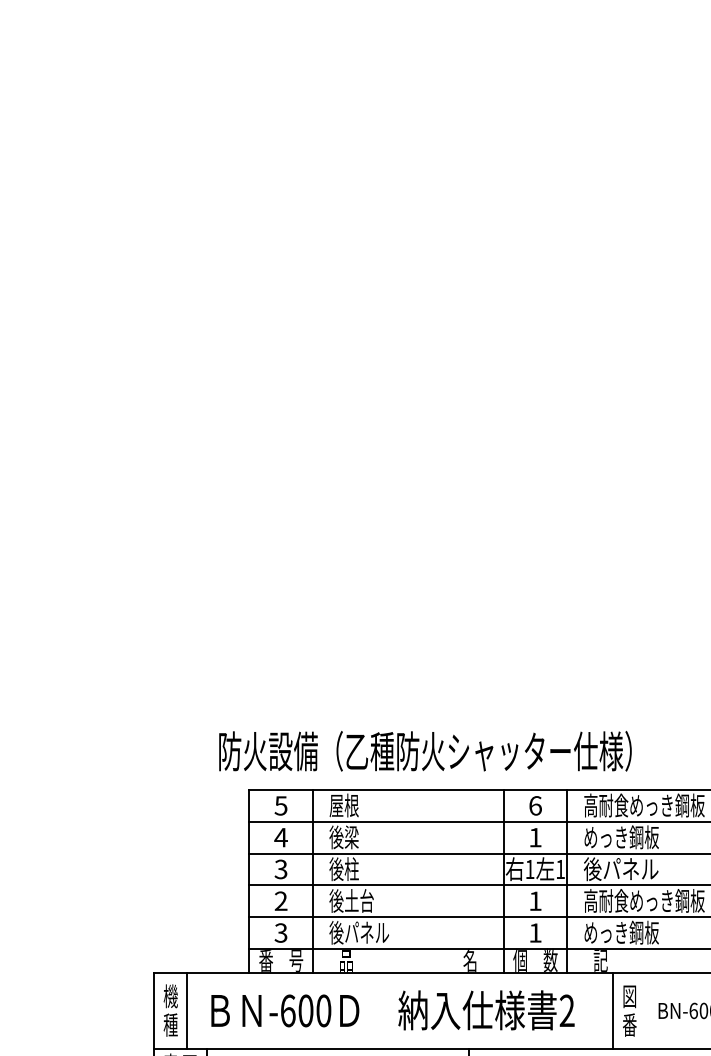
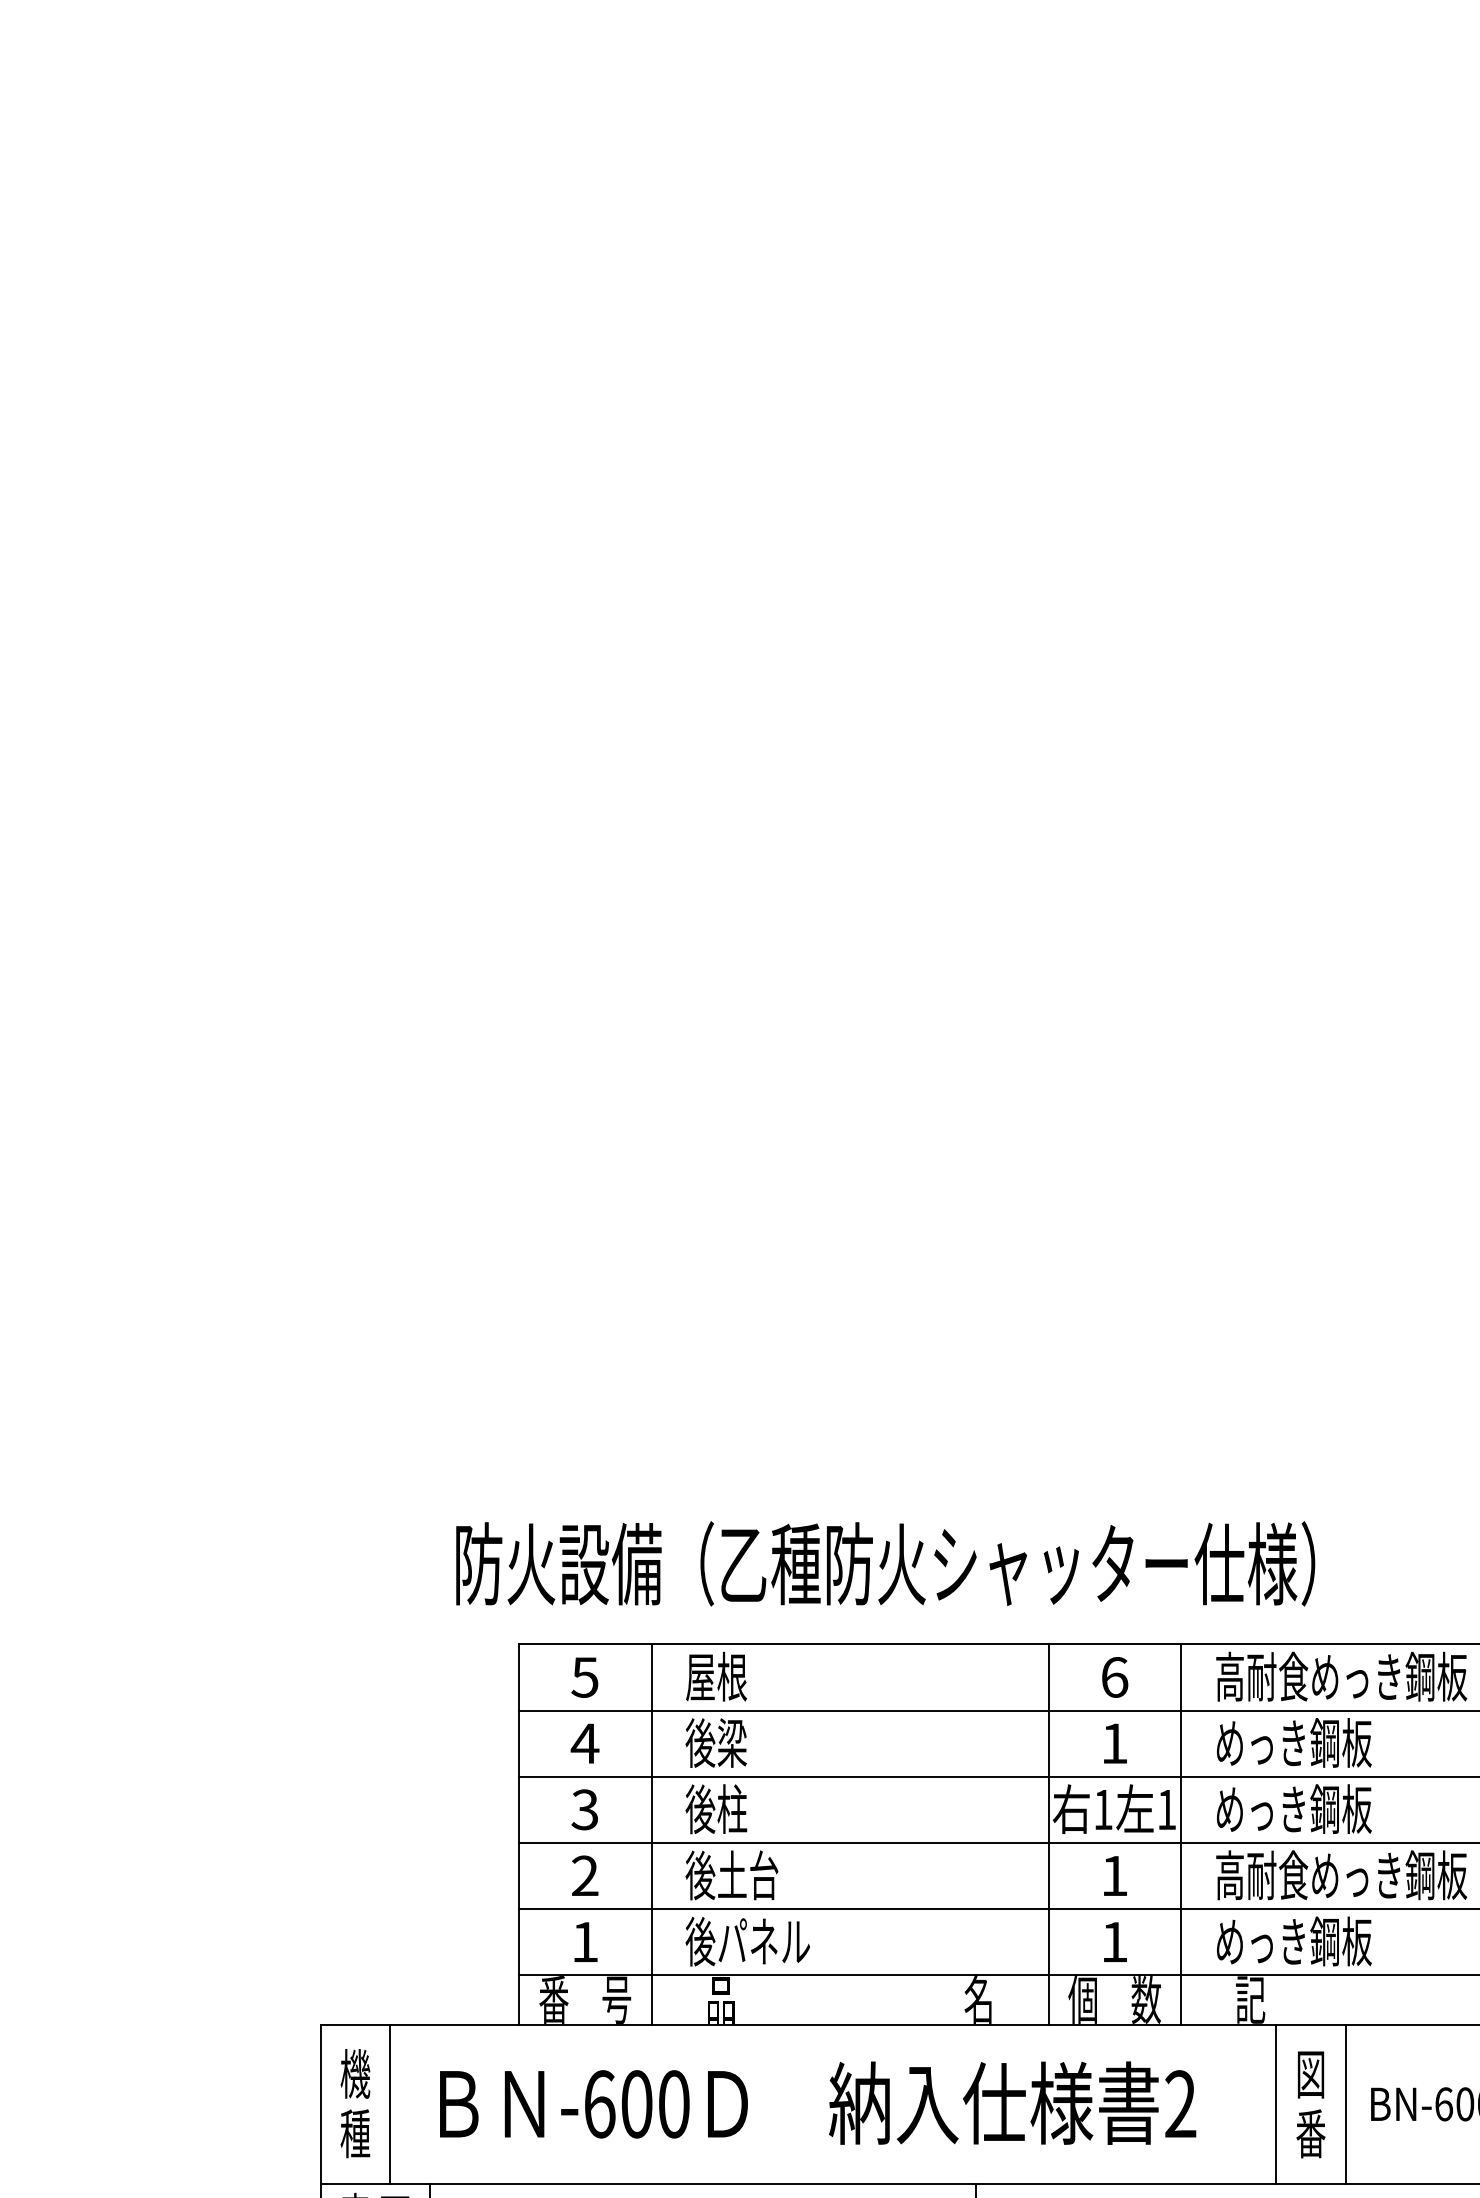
text: (620, 869) -> (1291, 1809), 後パネル -> めっき鋼板
text: (280, 932) -> (583, 1941), 3 -> 1
line: (646, 1010) -> (1345, 2103), added

